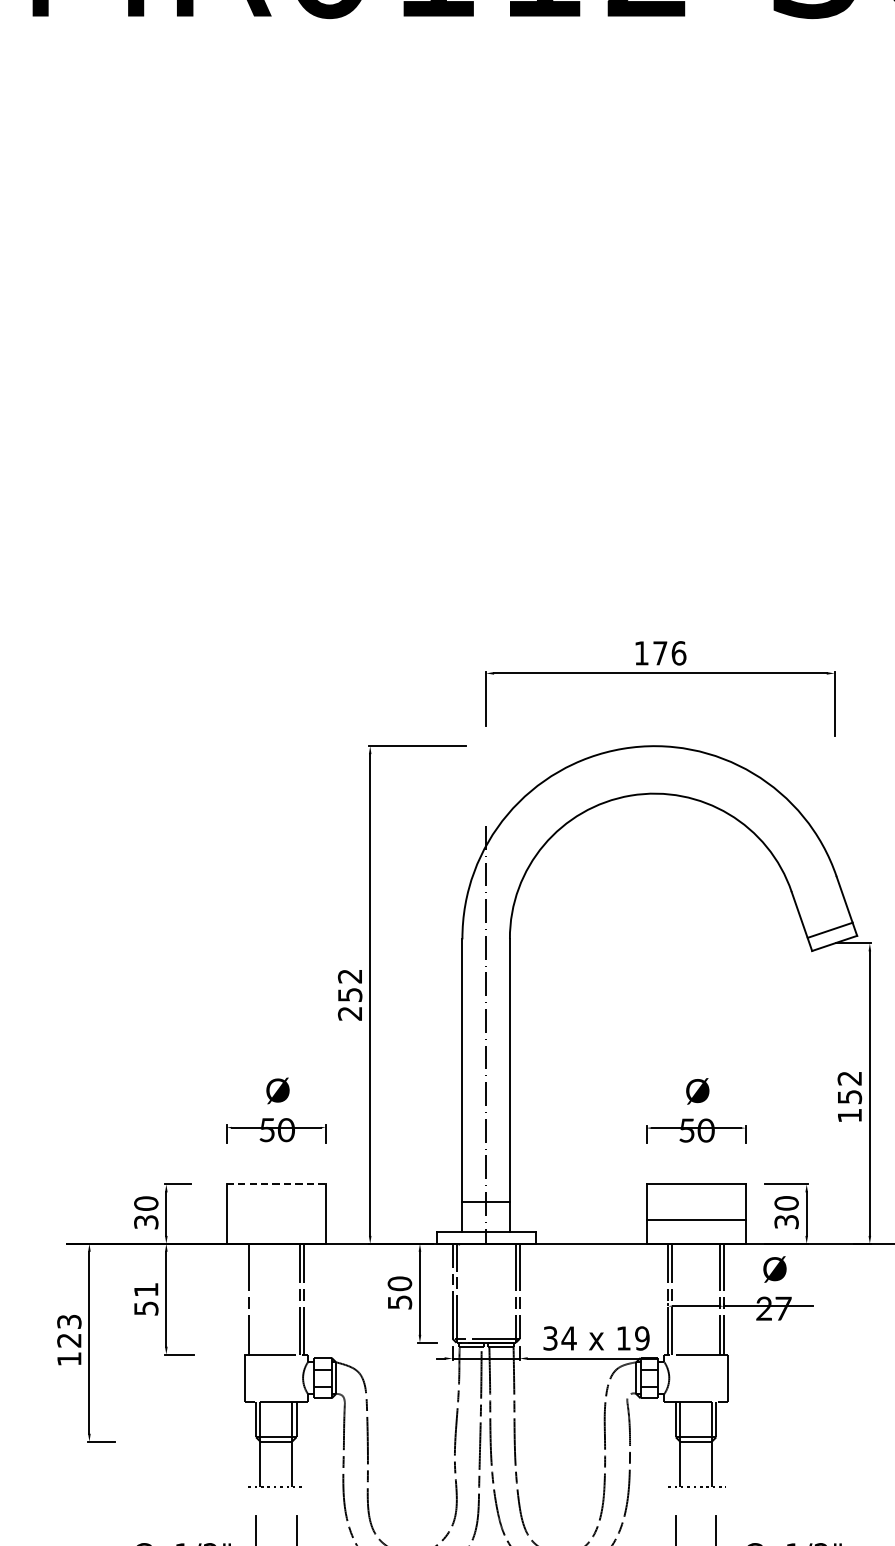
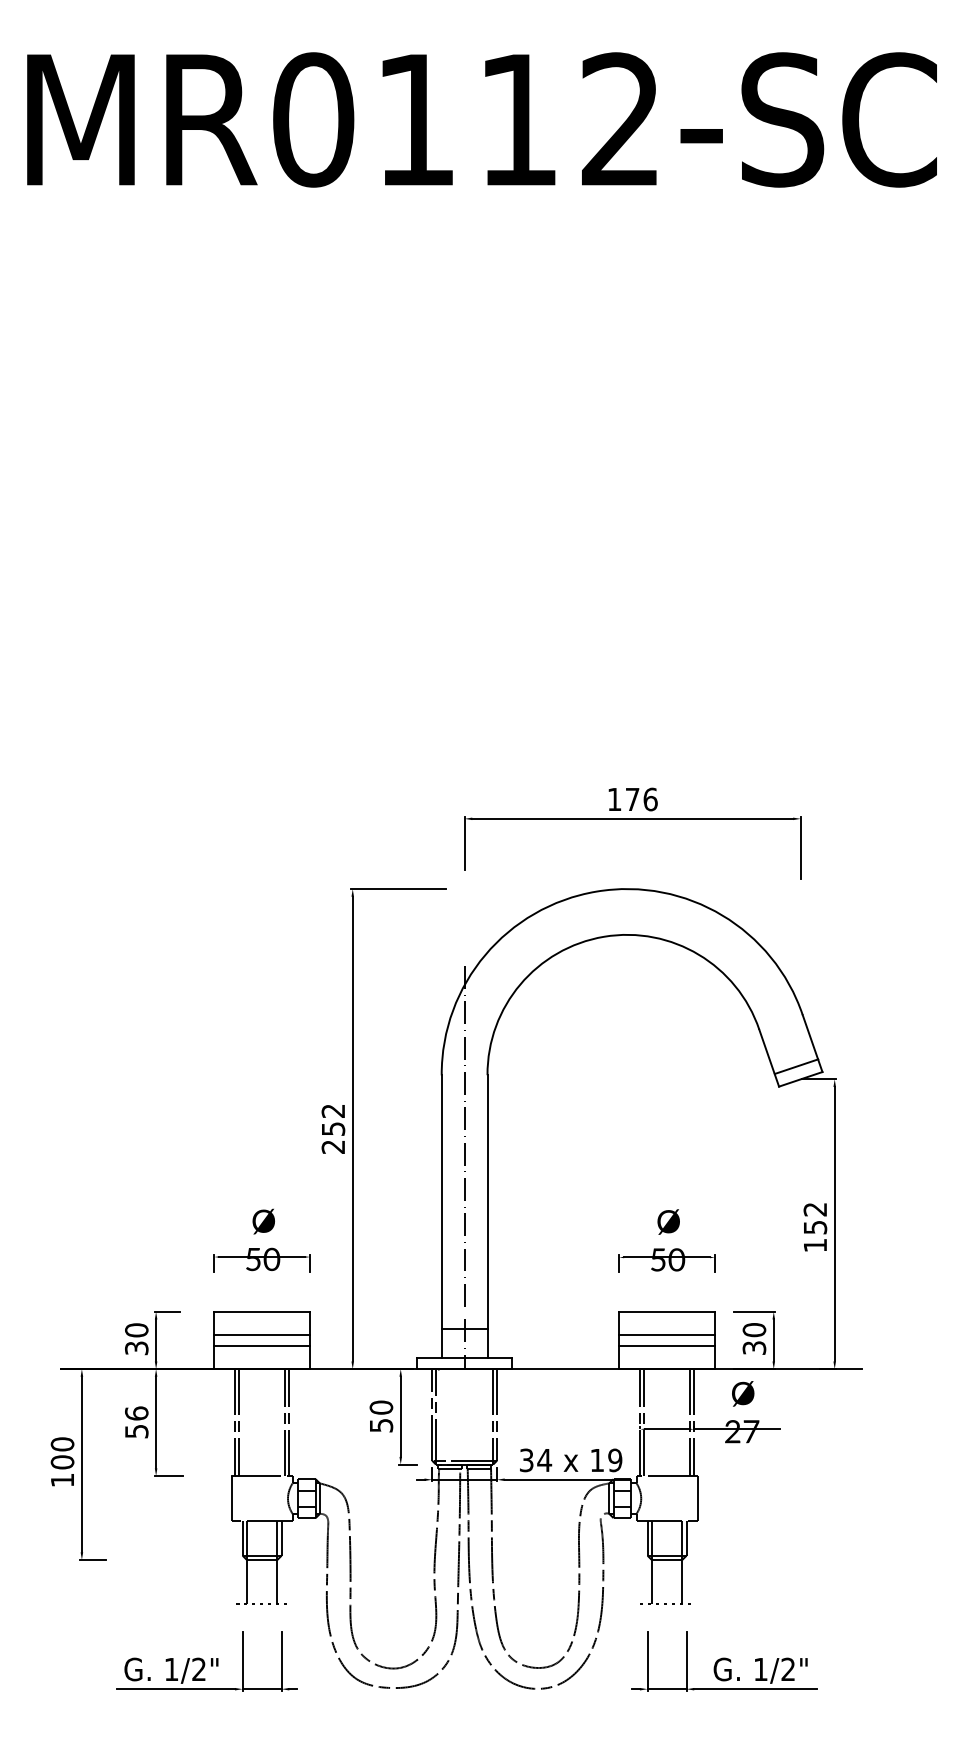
line: (276, 1184) -> (262, 1311), dashed -> solid
line: (275, 1207) -> (261, 1334), added
line: (695, 1207) -> (666, 1334), added
line: (275, 1220) -> (261, 1346), added
text: (146, 1289) -> (136, 1413), 51 -> 56
line: (252, 1299) -> (239, 1422), added
text: (69, 1331) -> (62, 1453), 123 -> 100

